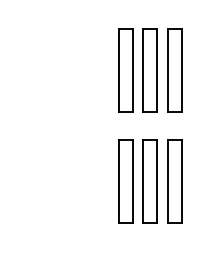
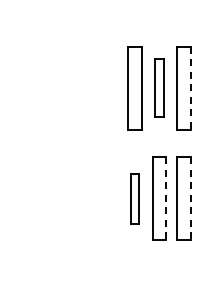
part: (150, 71) -> (159, 88), size x0.7
line: (181, 71) -> (190, 88), solid -> dashed
part: (125, 181) -> (134, 198), size x0.6
line: (157, 182) -> (166, 199), solid -> dashed
line: (181, 182) -> (190, 199), solid -> dashed

